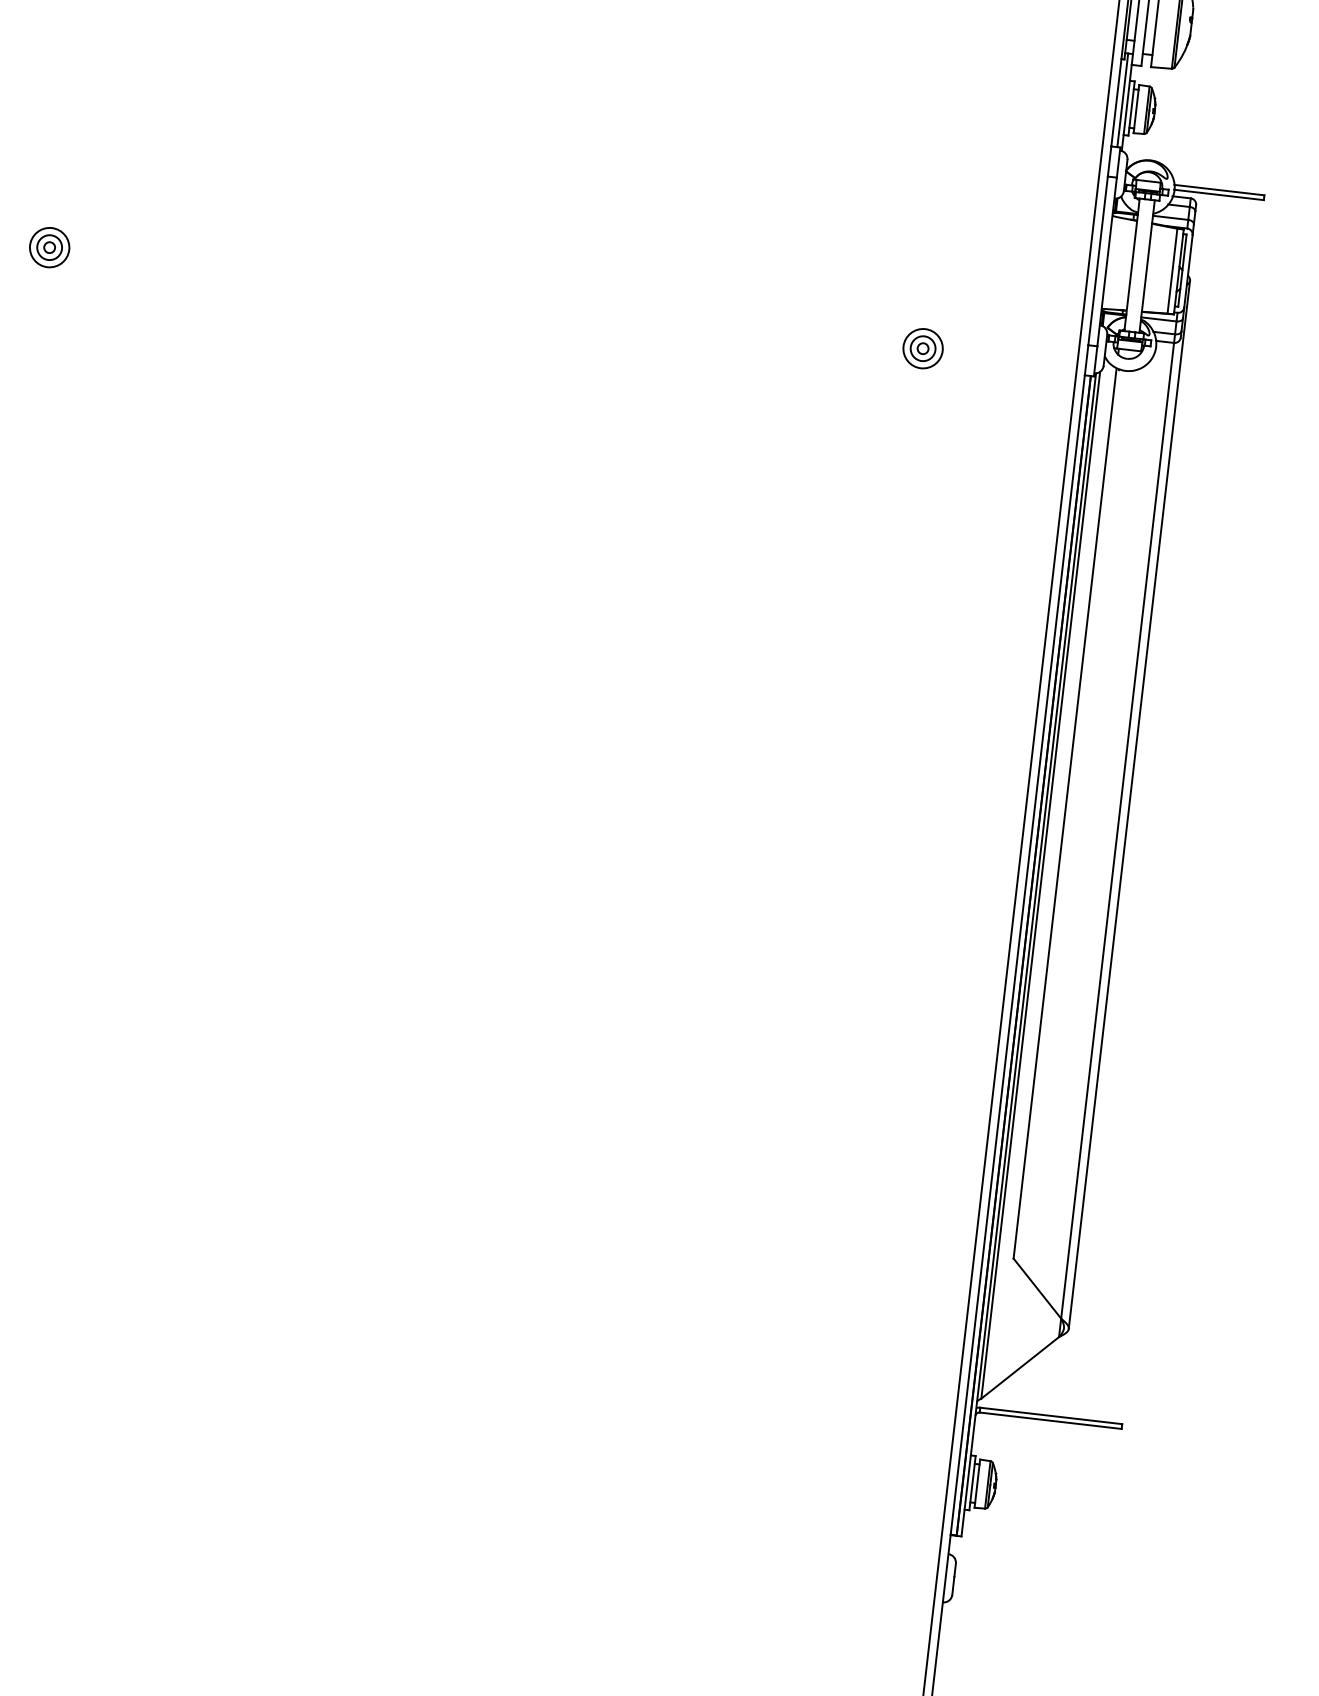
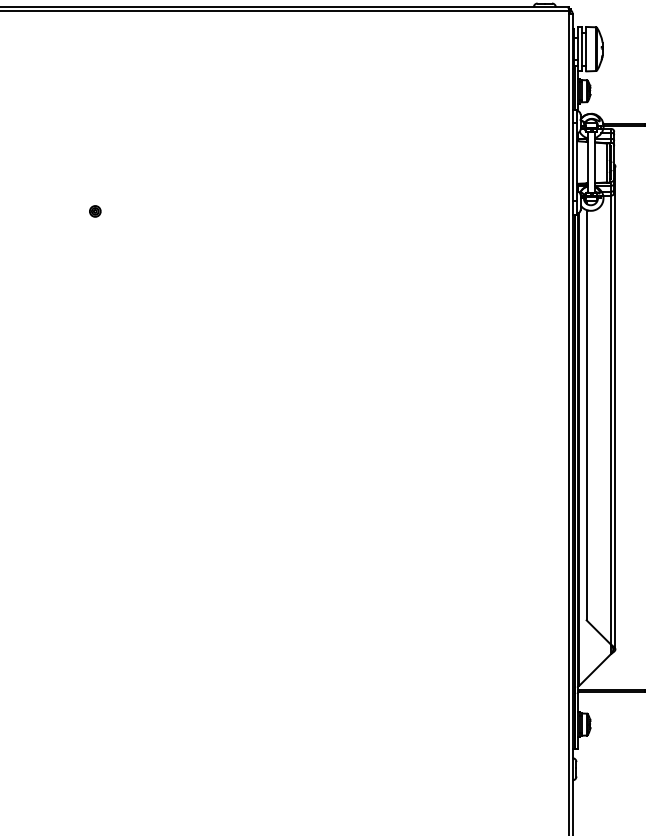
part: (50, 247) -> (95, 211), size x0.6
part: (922, 348) -> (497, 211), removed

